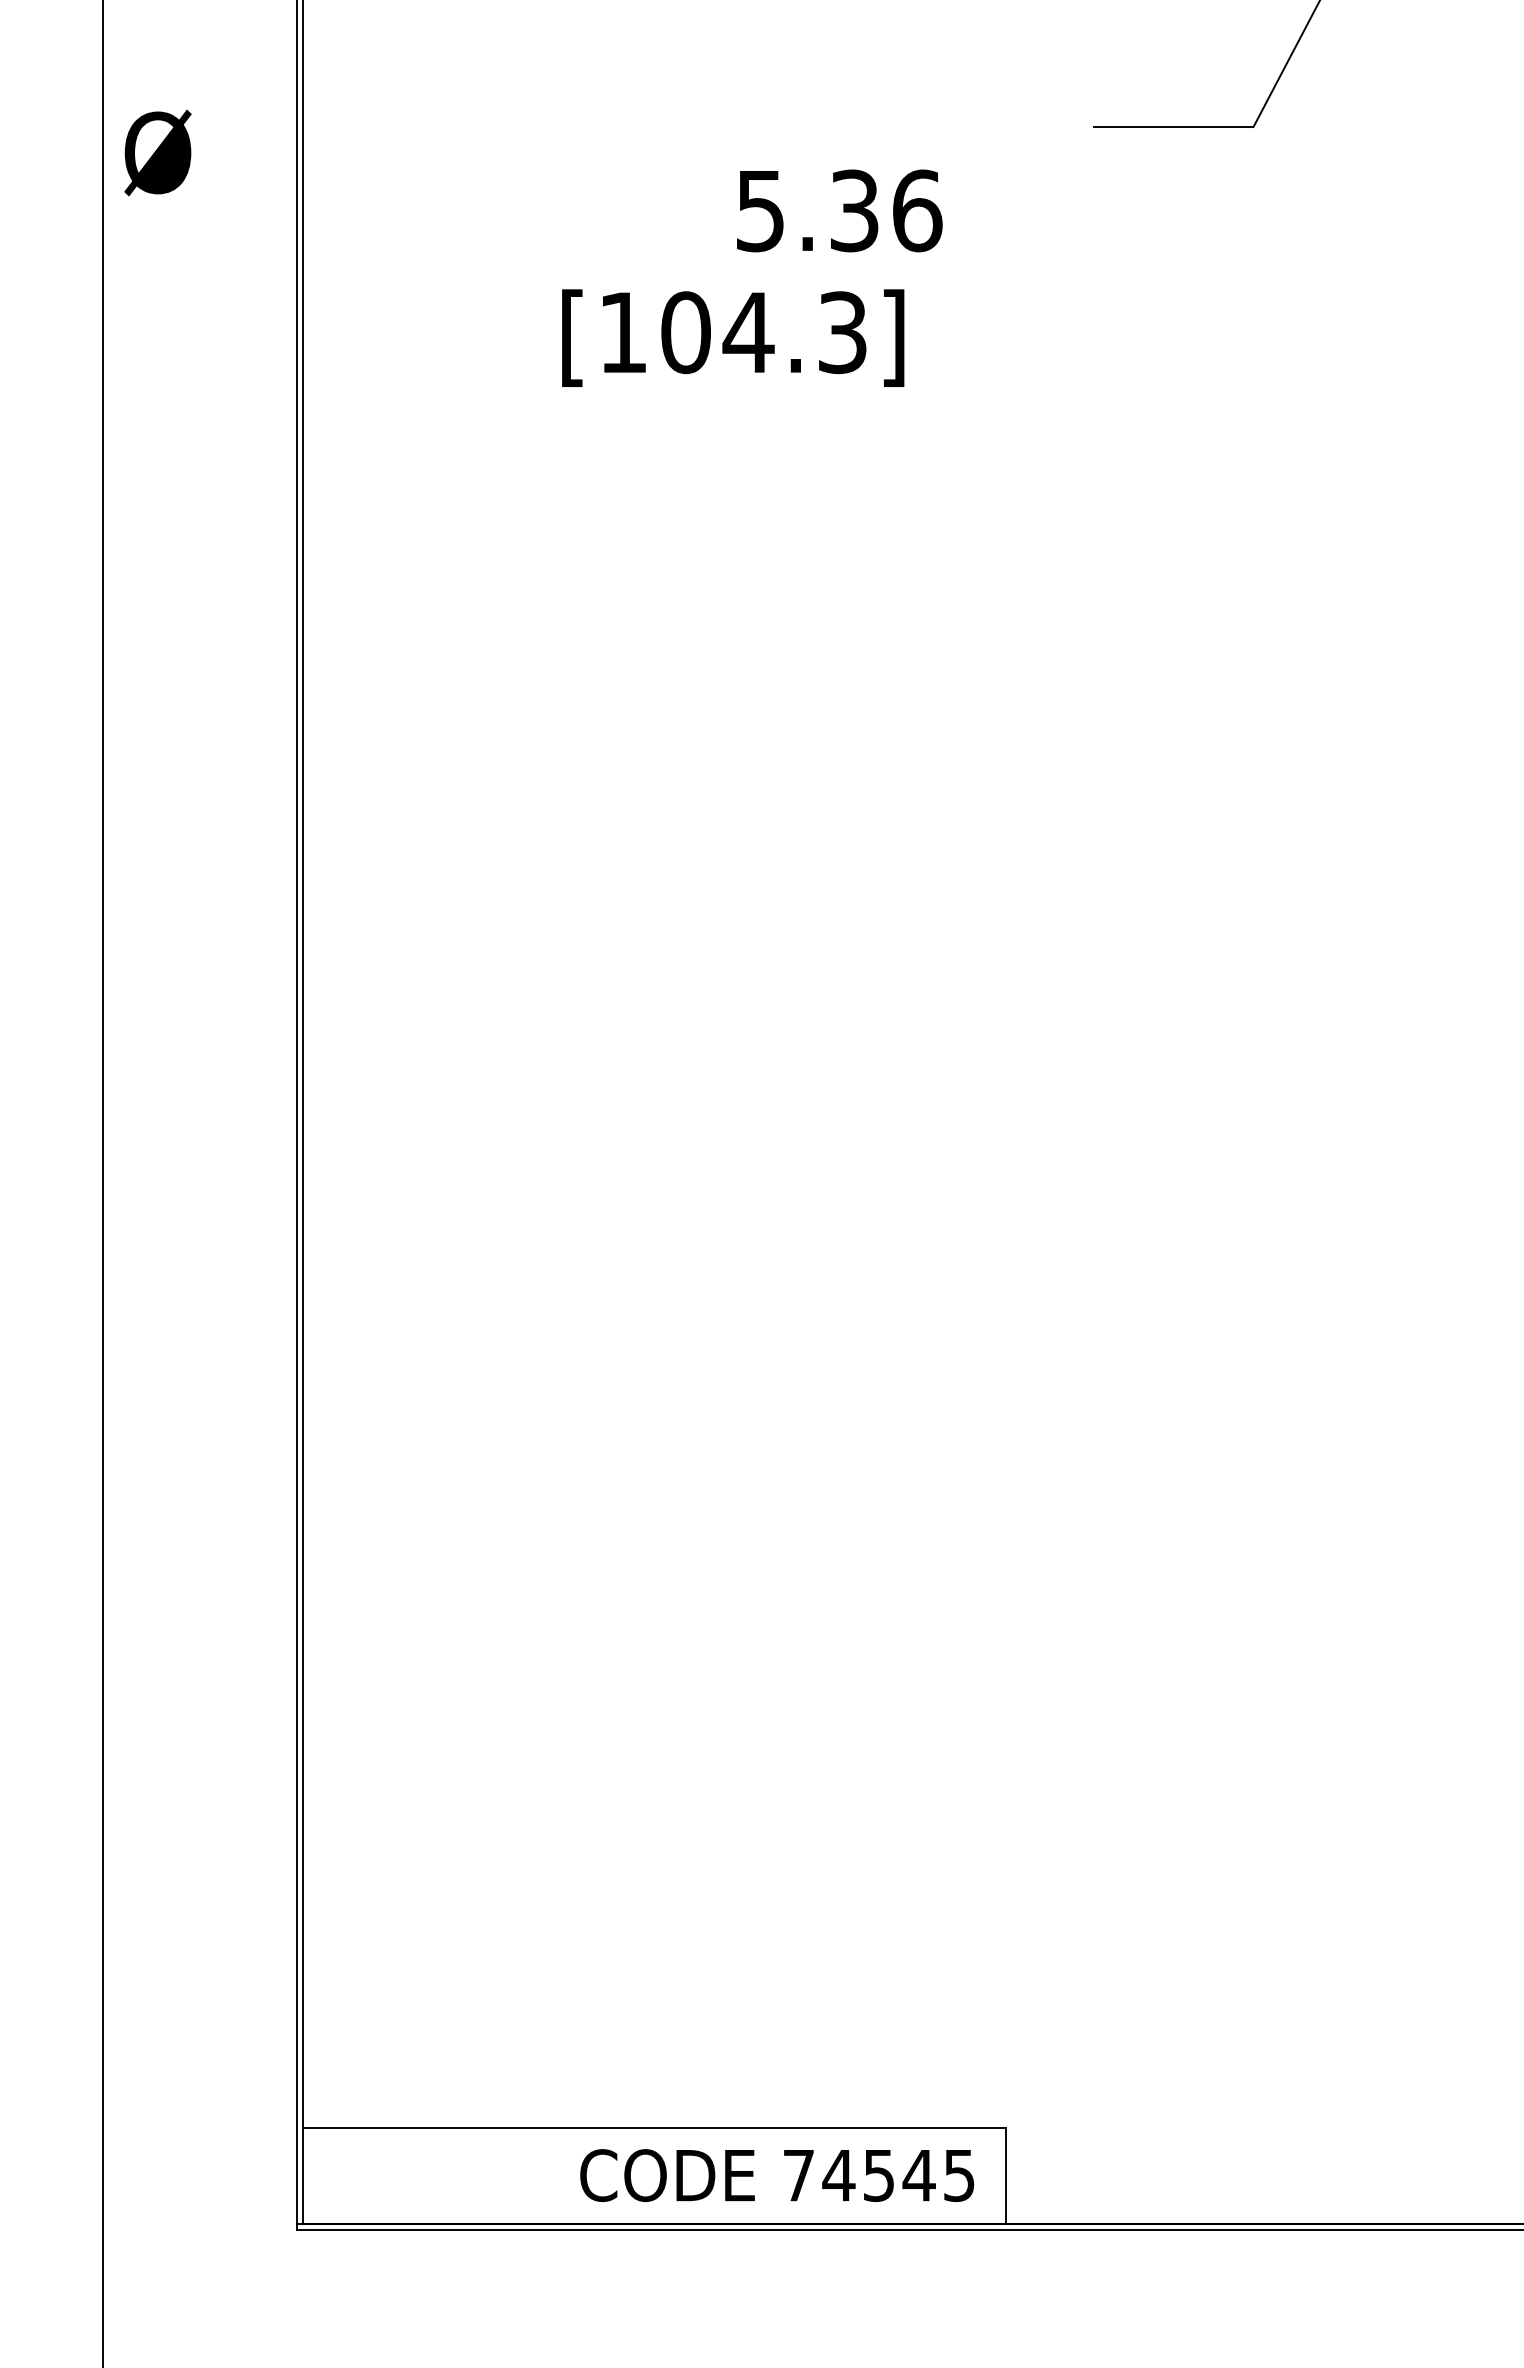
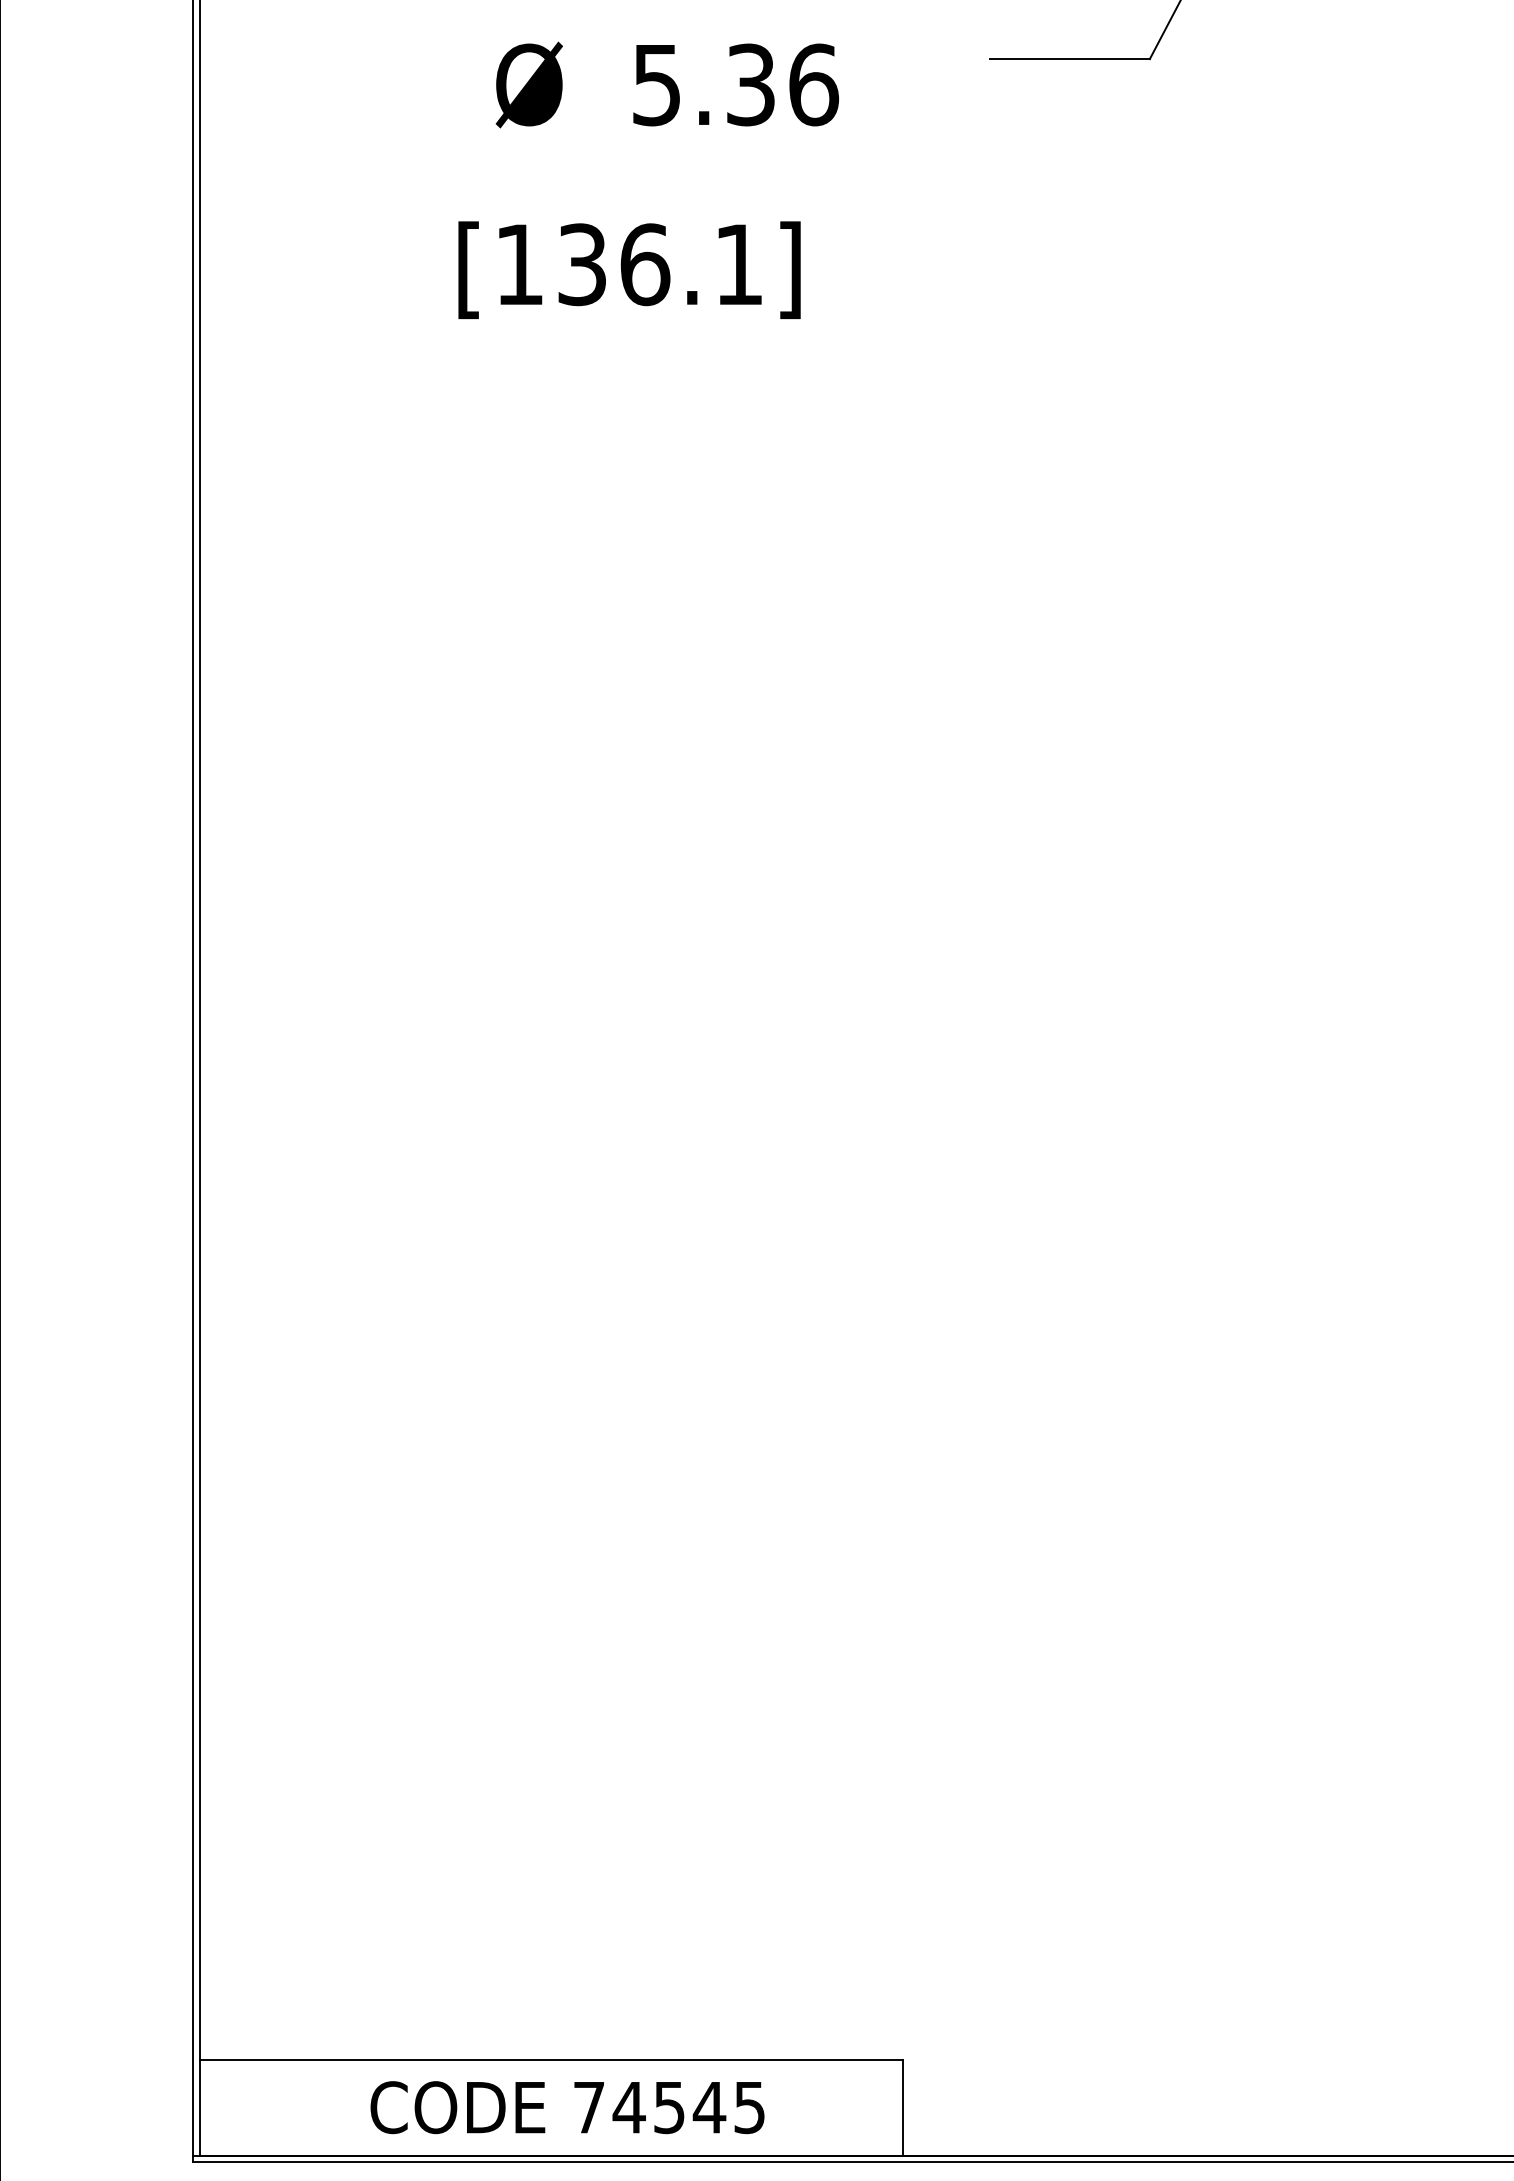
text: (157, 152) -> (528, 84), moved
text: (839, 210) -> (735, 84), moved
text: (763, 332) -> (659, 264), [104.3] -> [136.1]
text: (777, 2175) -> (567, 2107), moved

